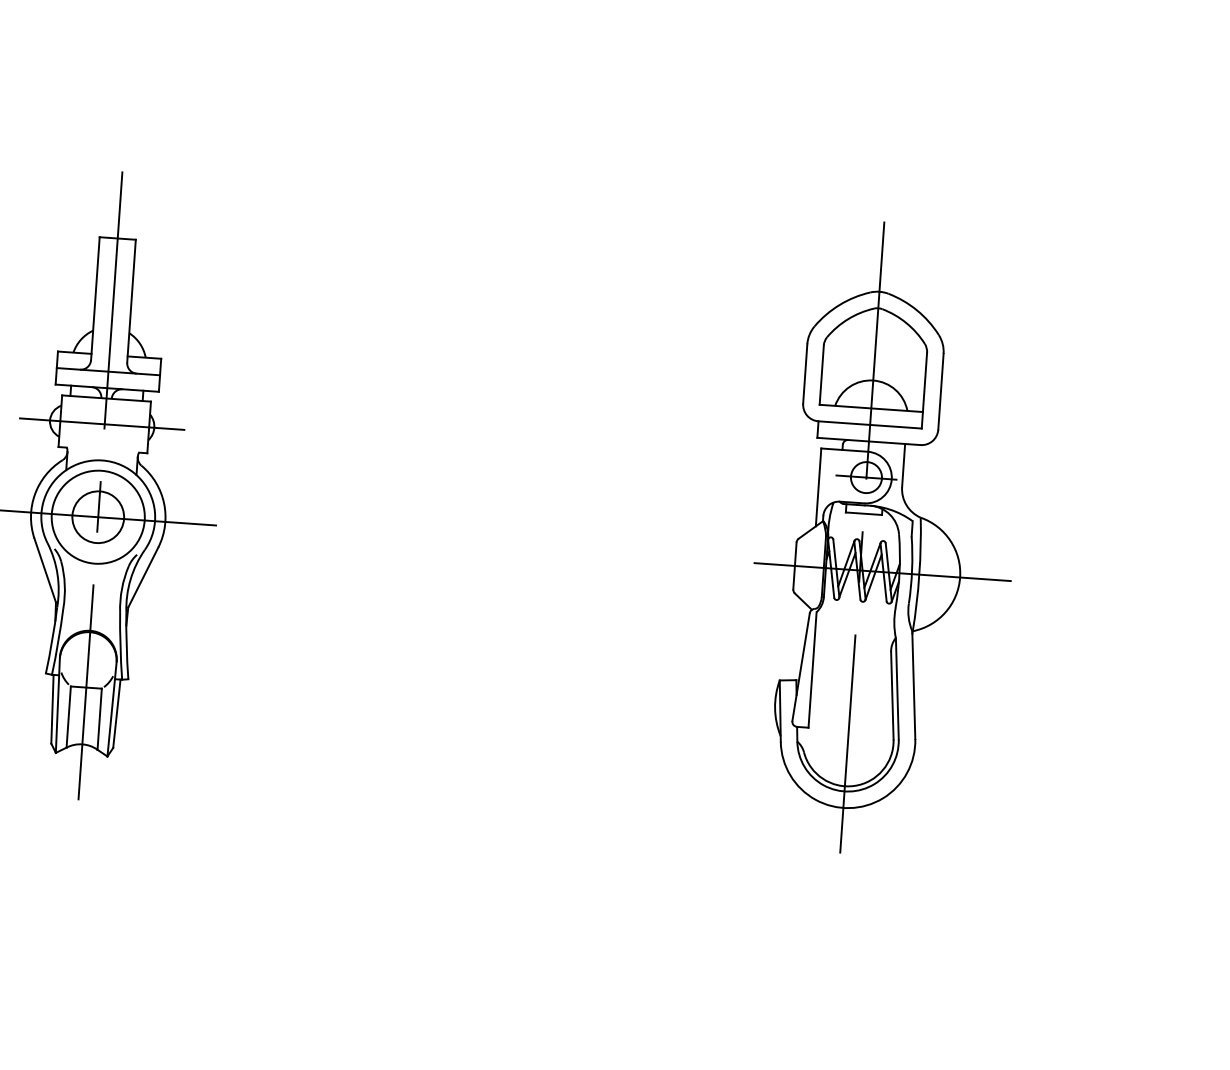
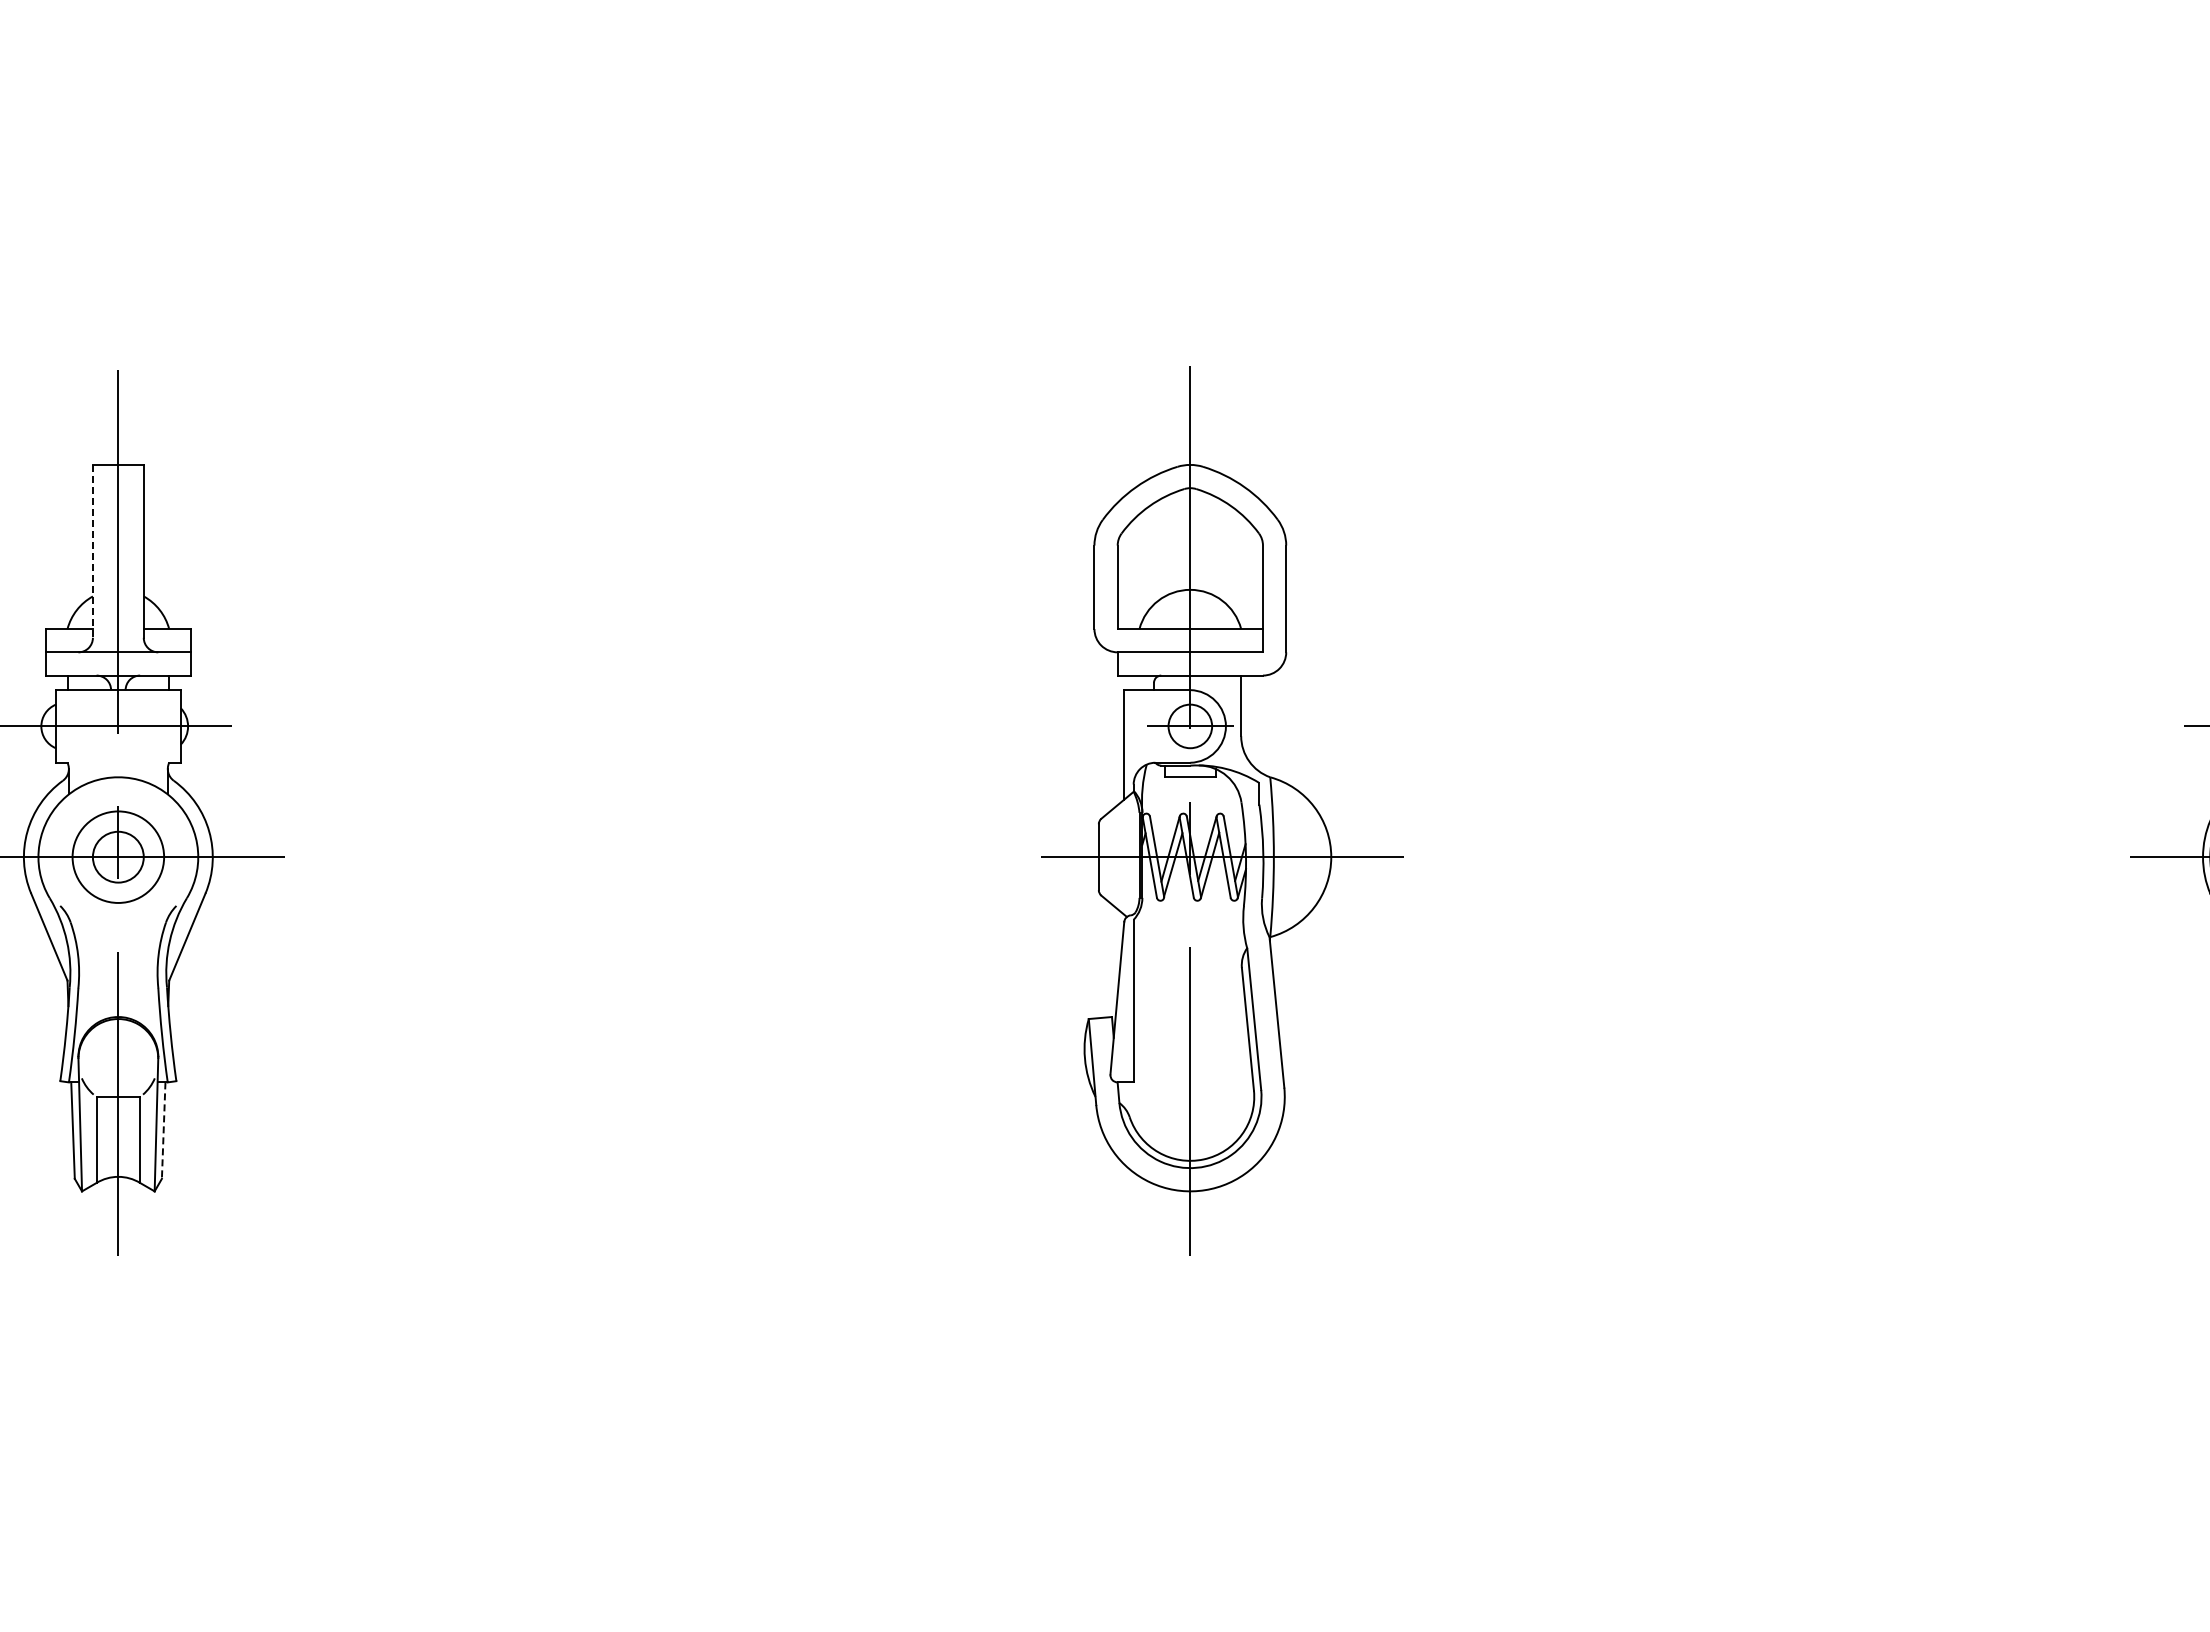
line: (95, 298) -> (92, 551), solid -> dashed
circle: (97, 516) -> (117, 856), size x0.7
circle: (98, 516) -> (118, 856), size x0.7
line: (116, 714) -> (163, 1131), solid -> dashed

